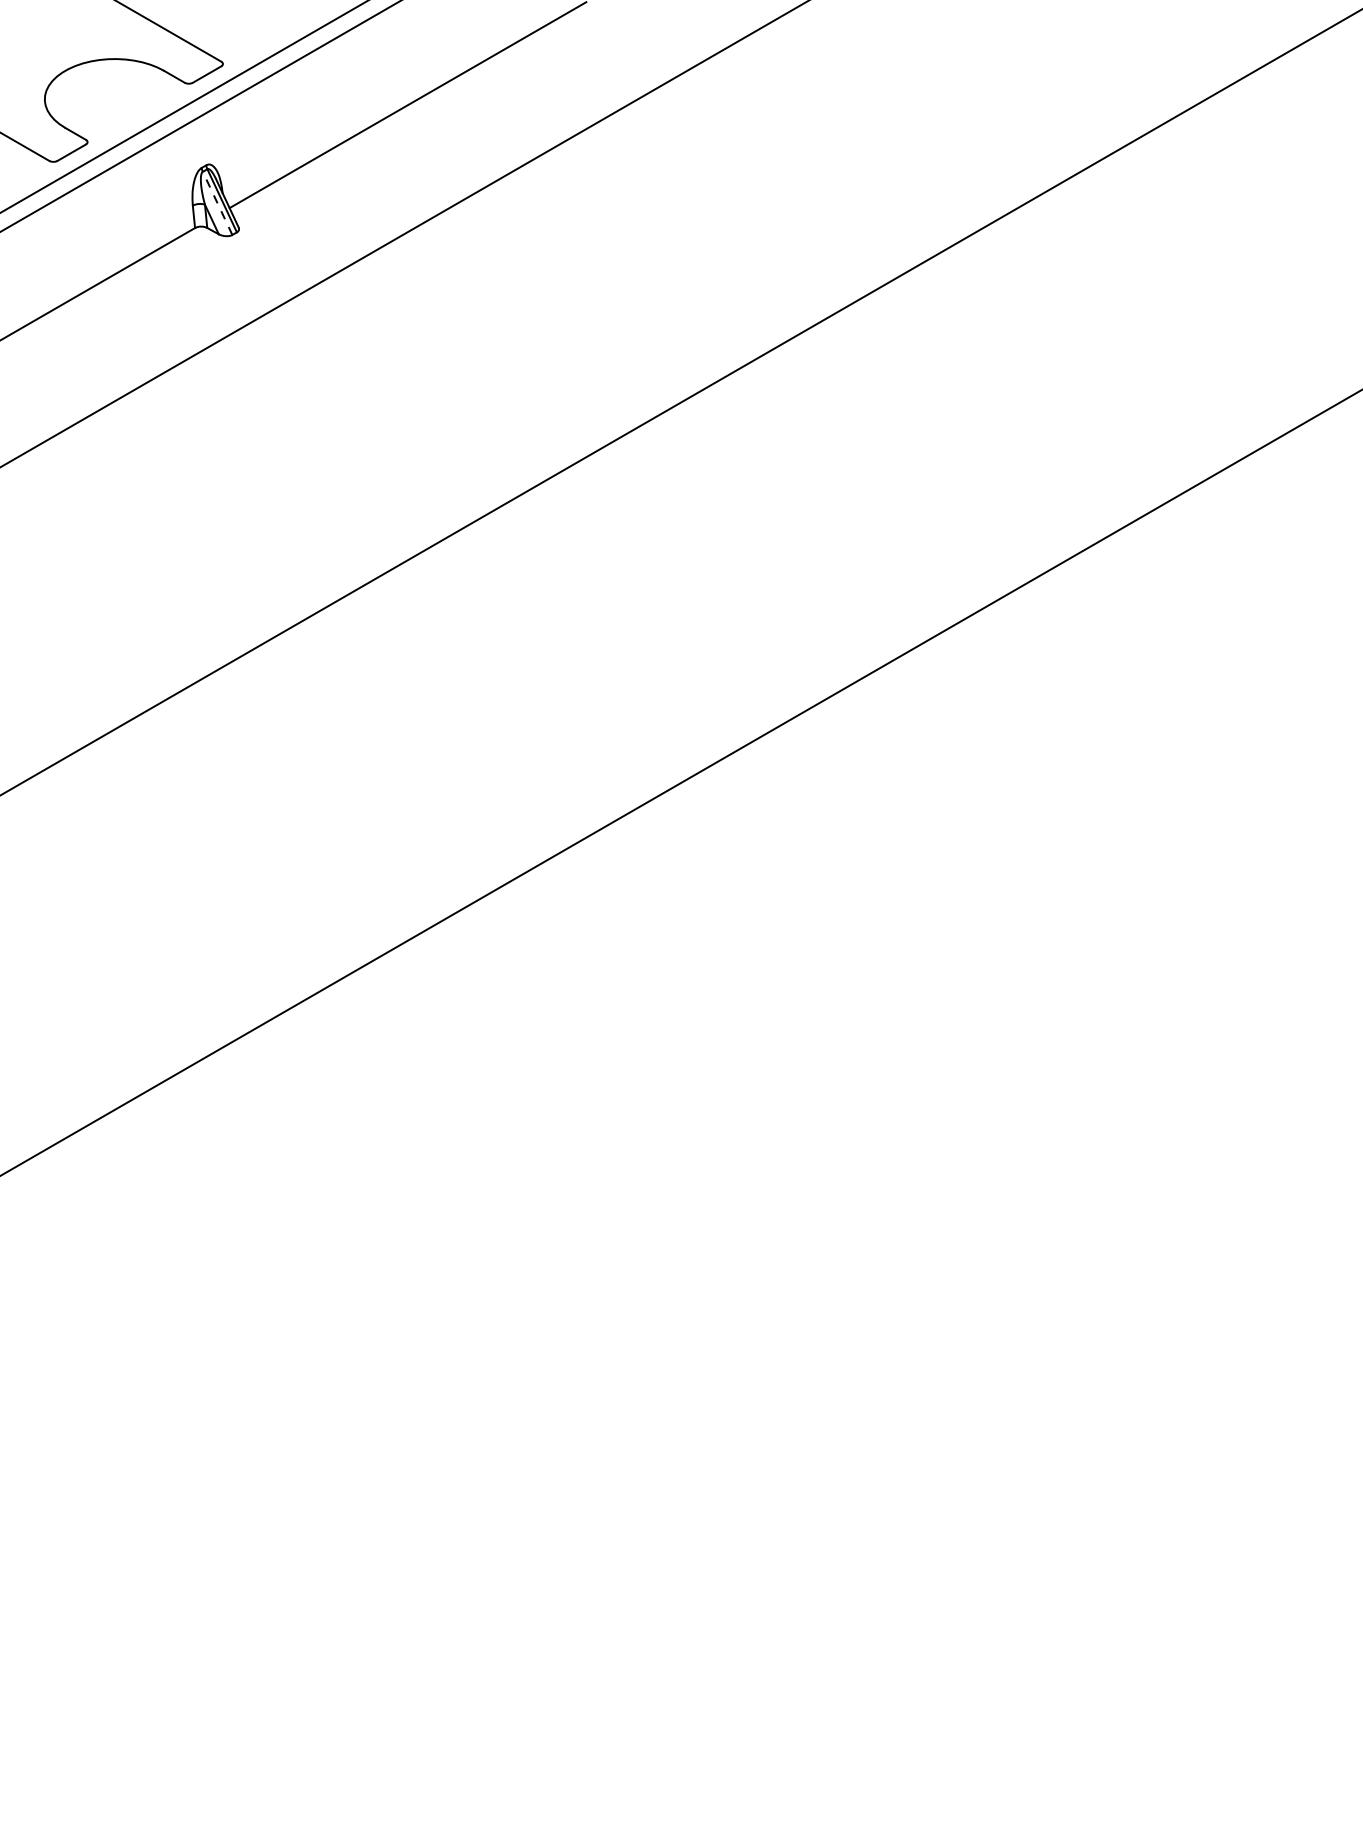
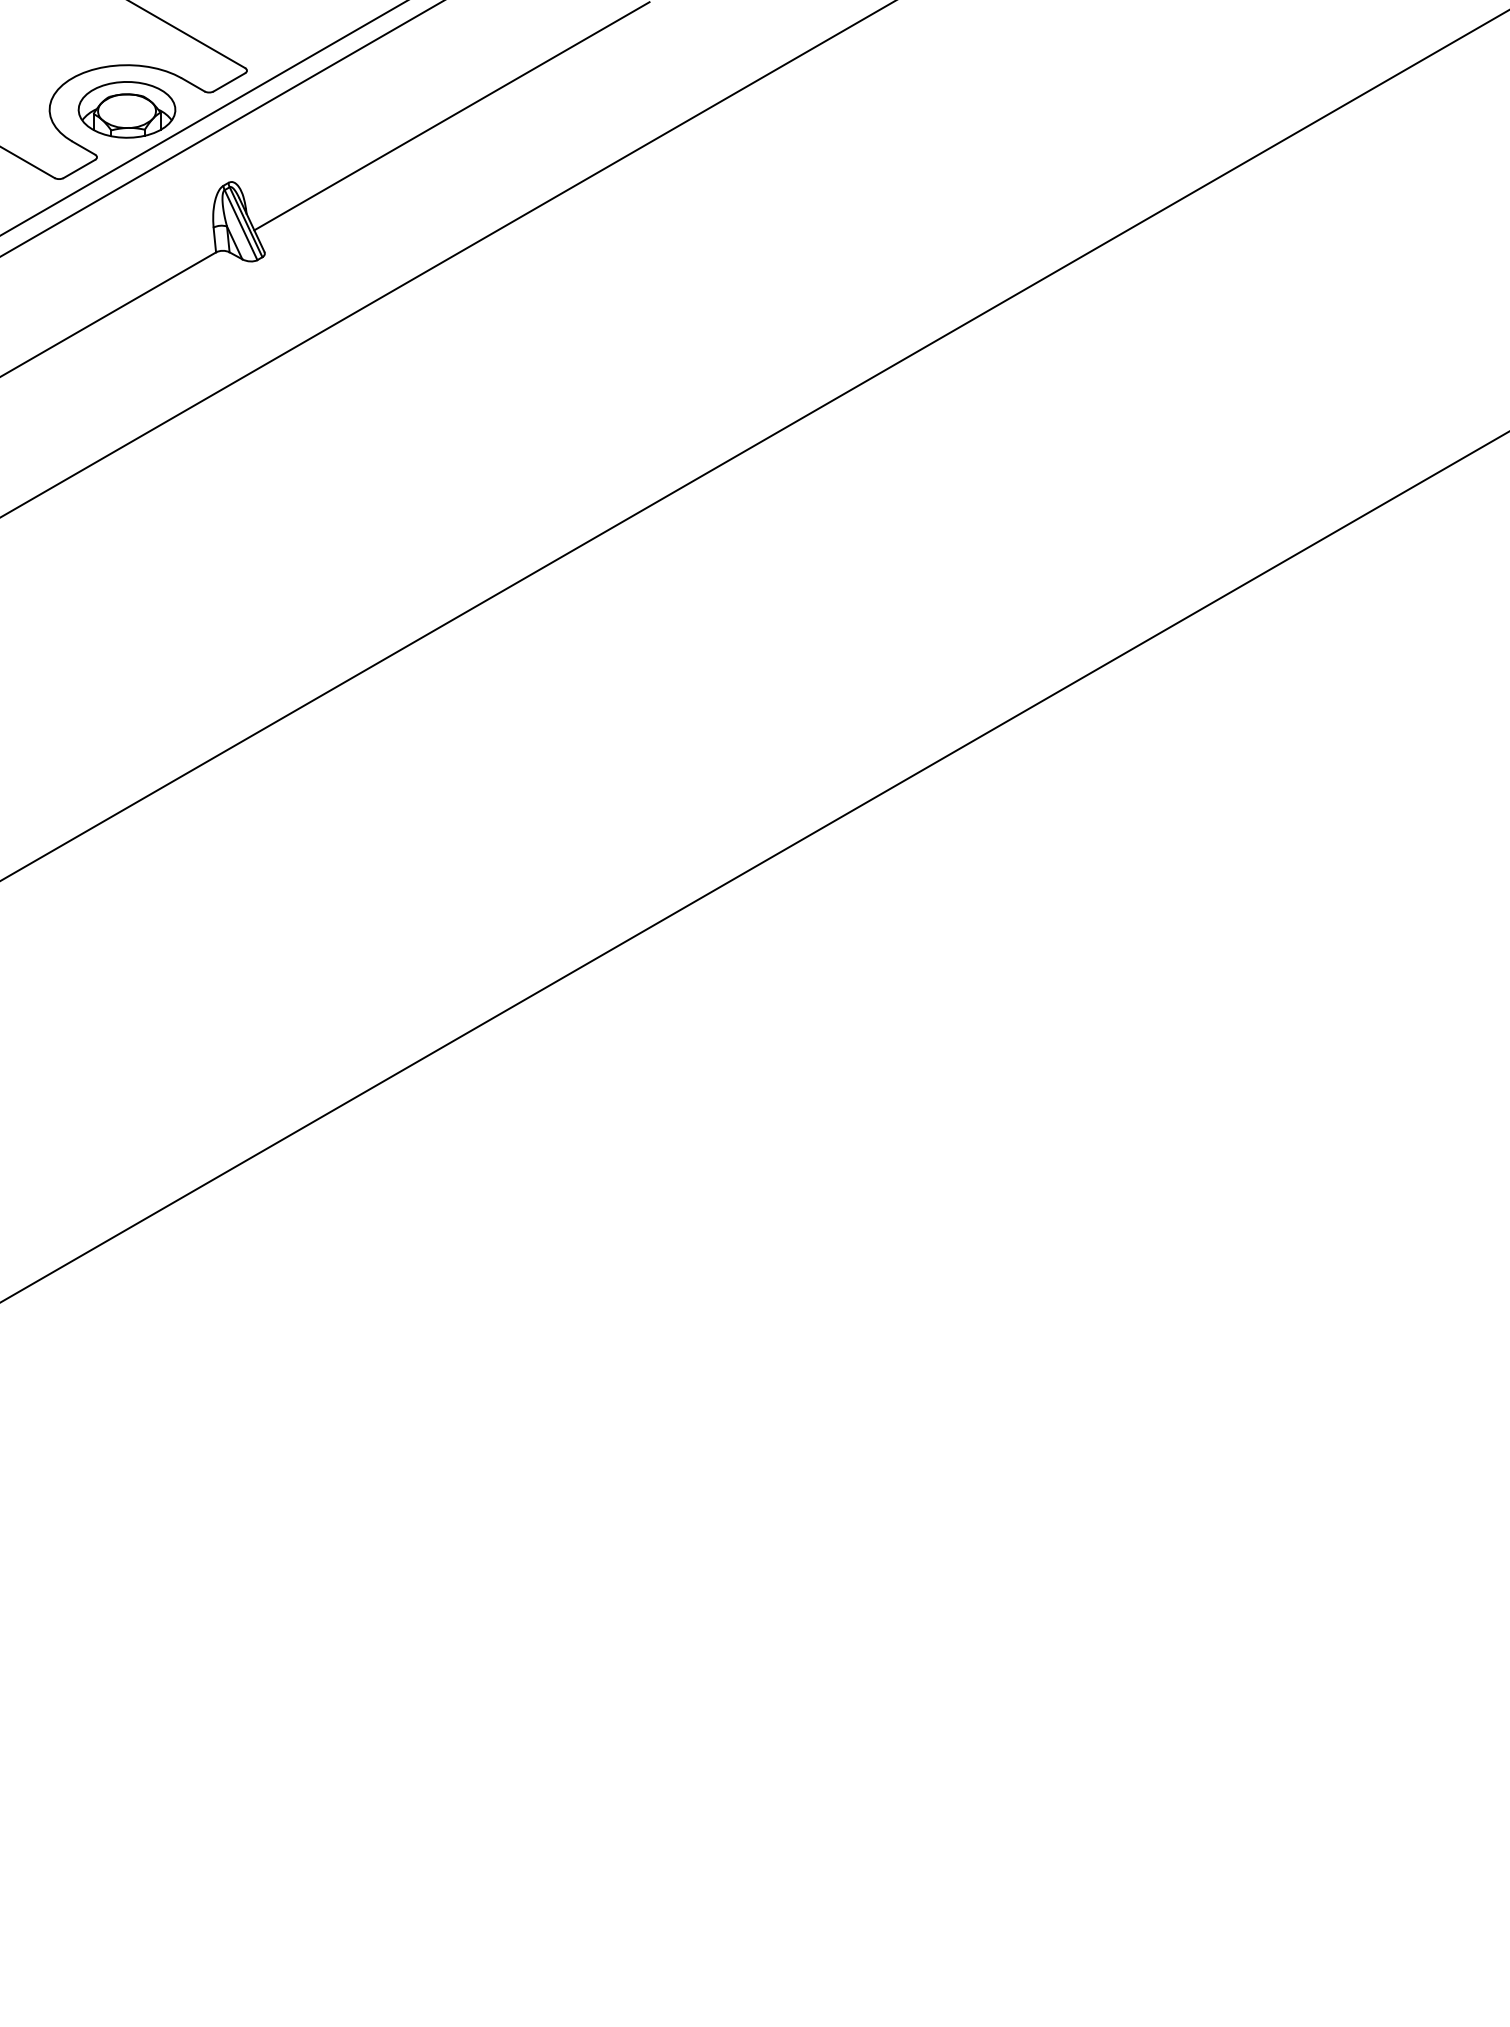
part: (114, 99) -> (126, 109), added
line: (218, 203) -> (241, 225), dashed -> solid

